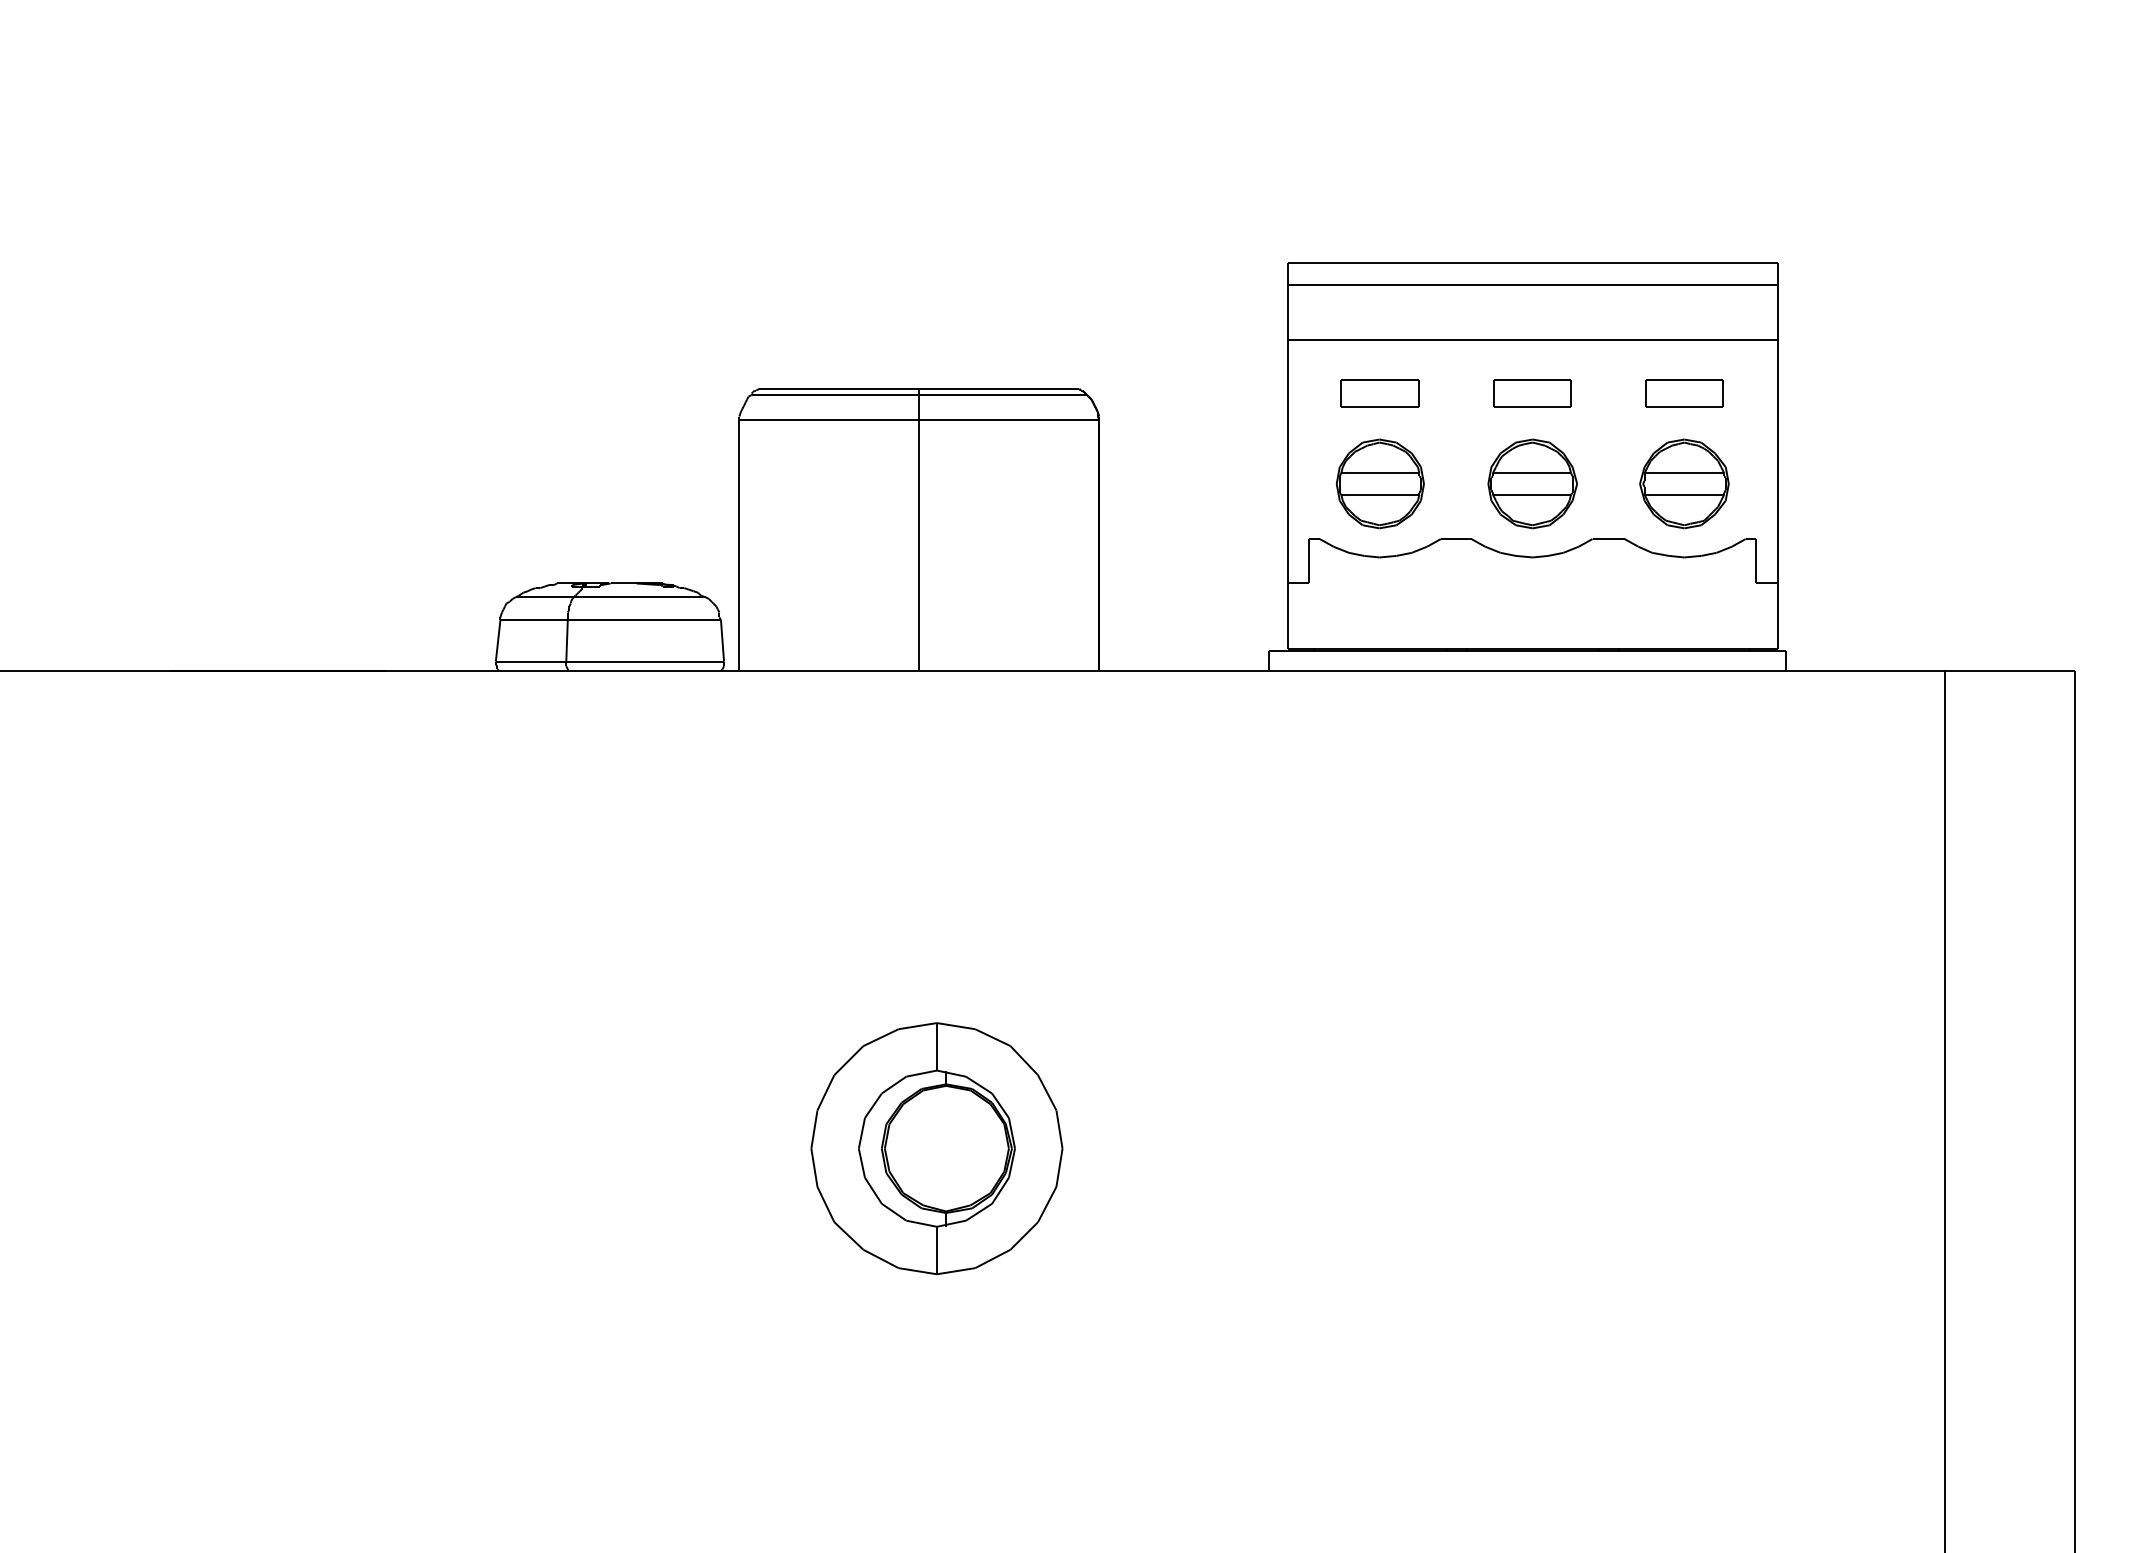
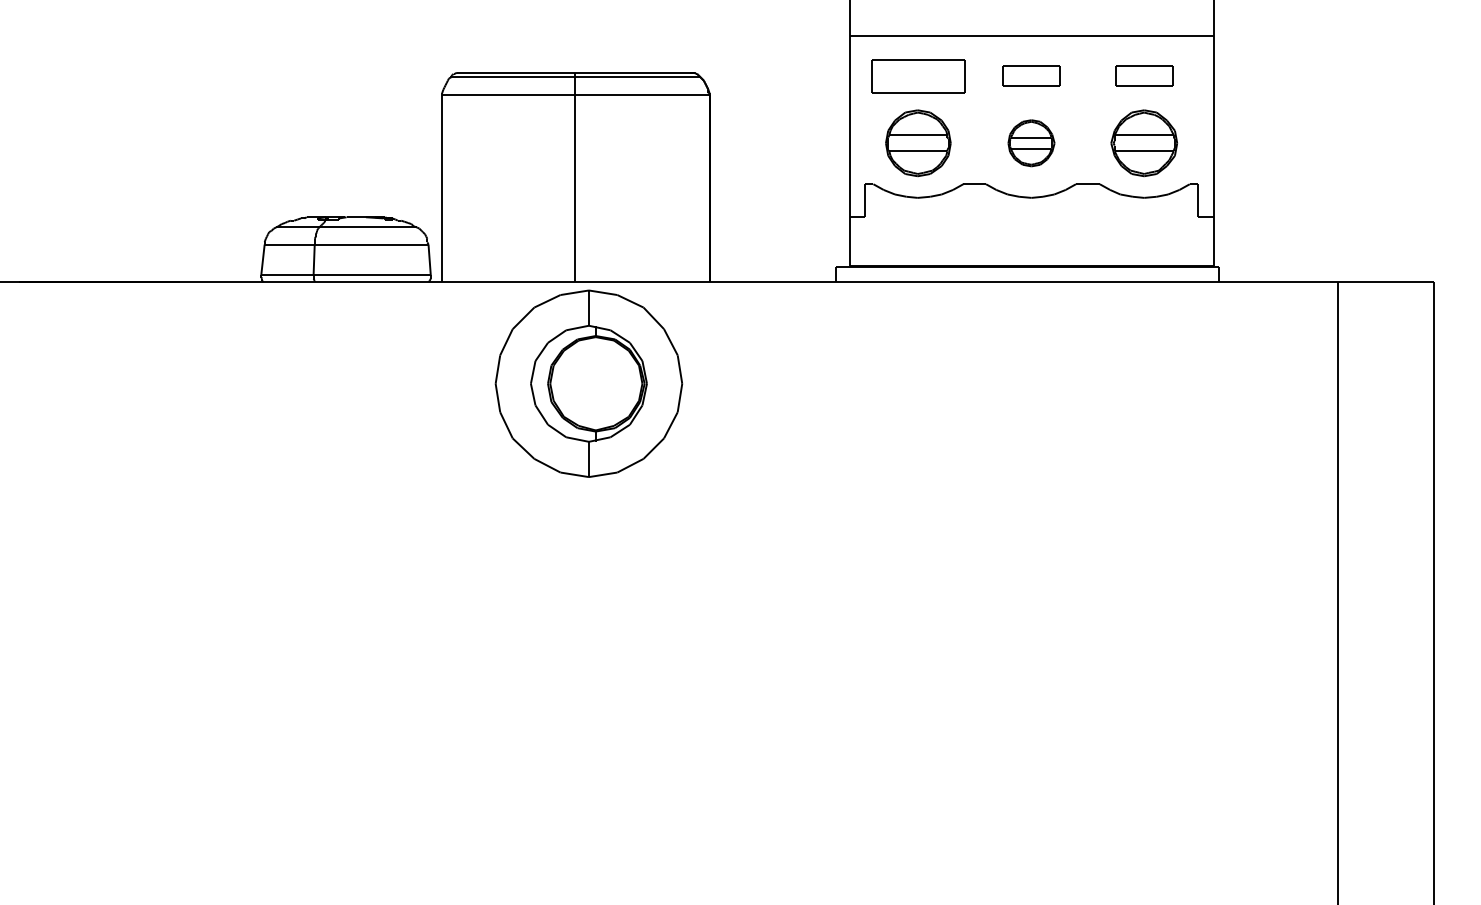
part: (1379, 393) -> (917, 76), size x1.6
part: (1532, 483) -> (1031, 142), size x0.7
part: (936, 1148) -> (588, 383), moved

